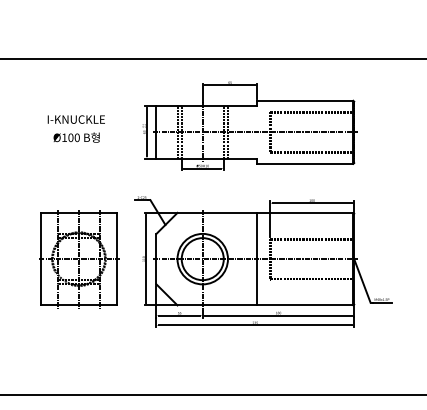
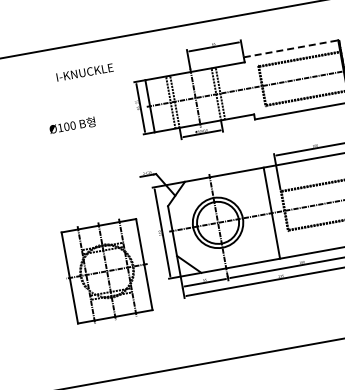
line: (305, 100) -> (291, 48), solid -> dashed
text: (75, 119) -> (84, 72), moved
part: (79, 259) -> (107, 271), moved

